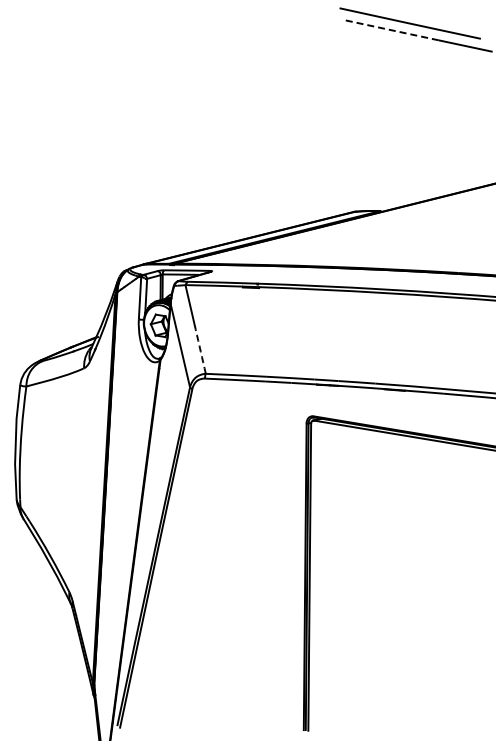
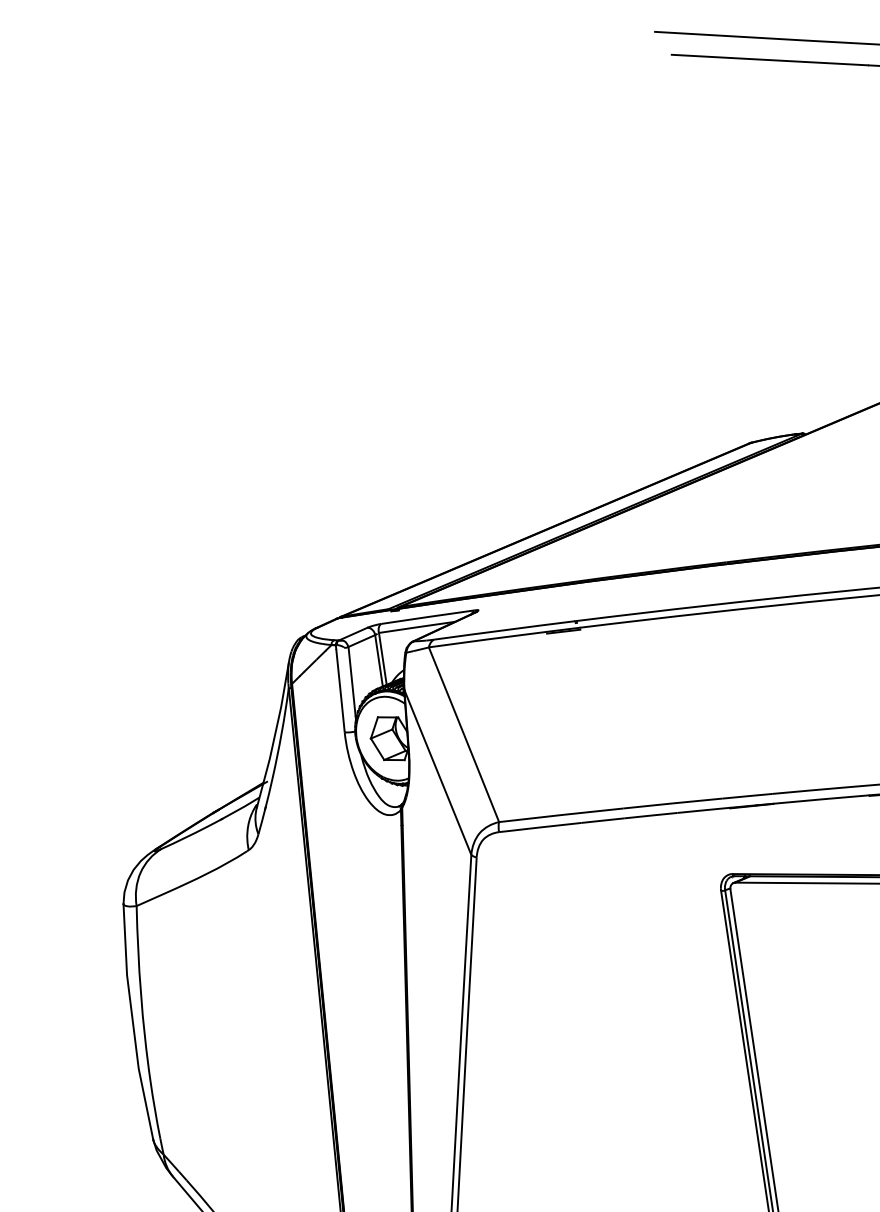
line: (391, 30) -> (767, 60), dashed -> solid
arc: (200, 351) -> (481, 778), dashed -> solid

